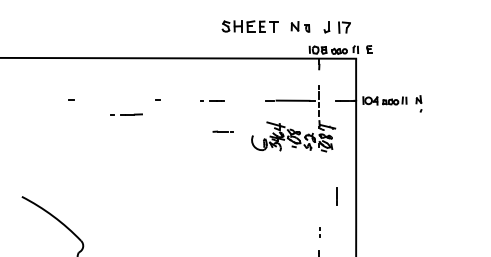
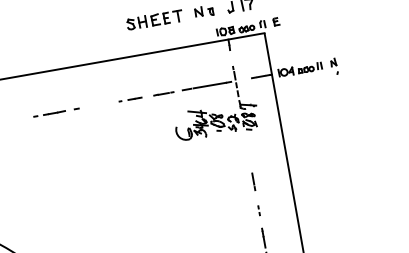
line: (126, 114) -> (49, 113), moved
line: (222, 131) -> (162, 93), moved
line: (336, 196) -> (252, 182), moved

